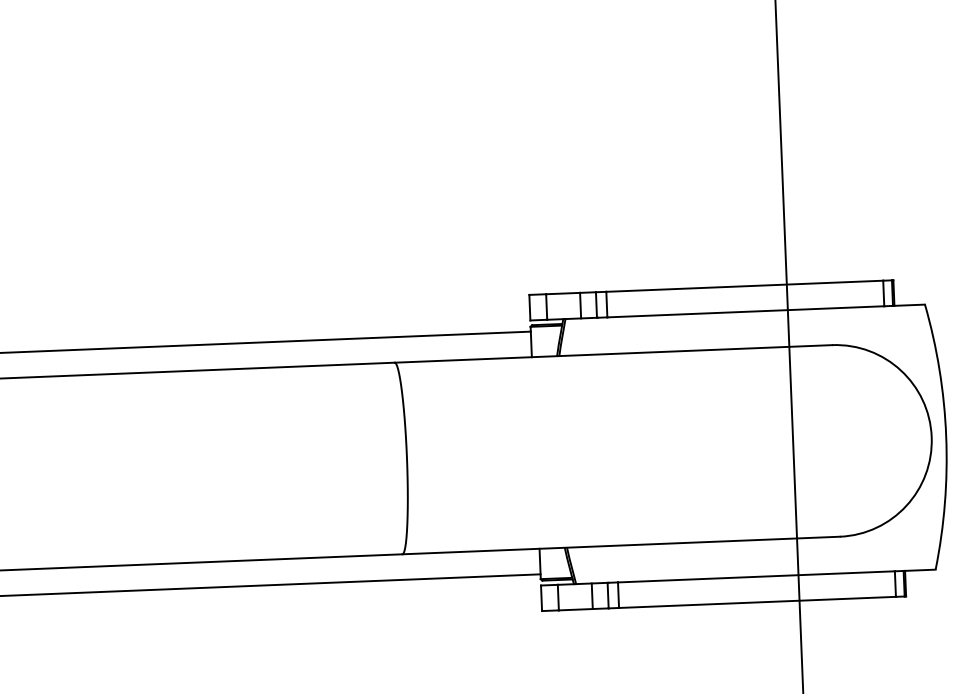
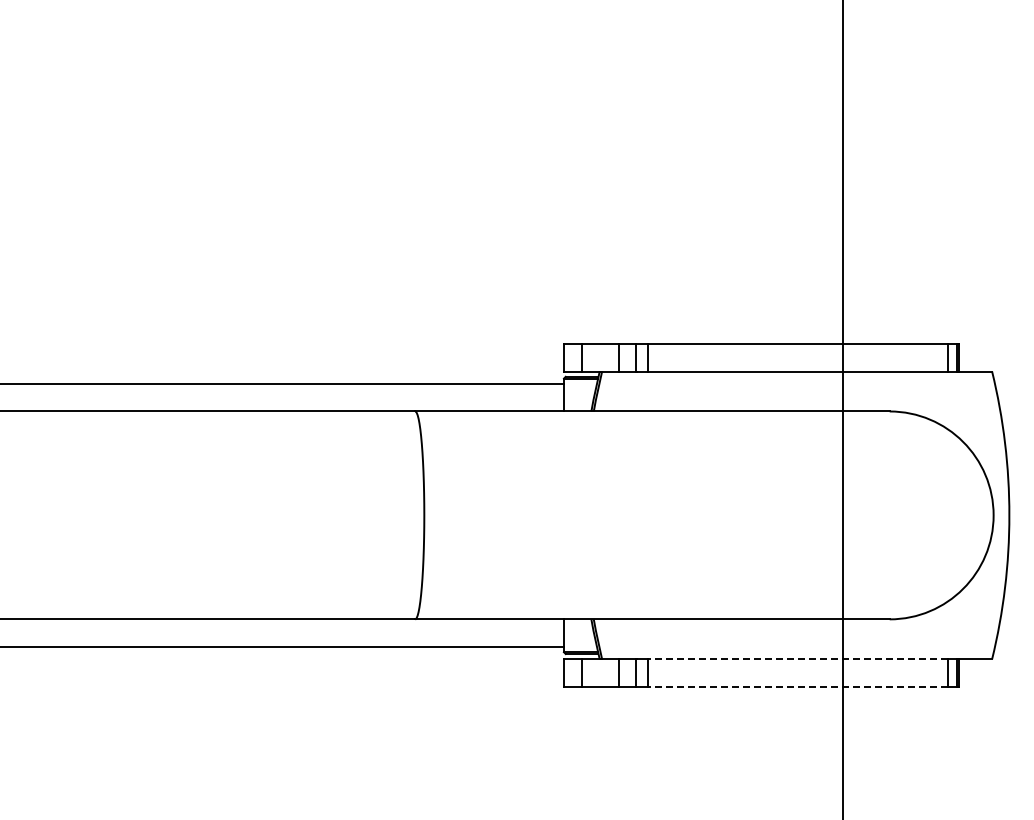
line: (756, 577) -> (797, 659), solid -> dashed
line: (757, 602) -> (797, 686), solid -> dashed

